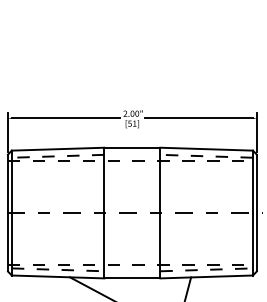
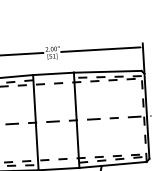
line: (252, 212) -> (143, 116), solid -> dashed

